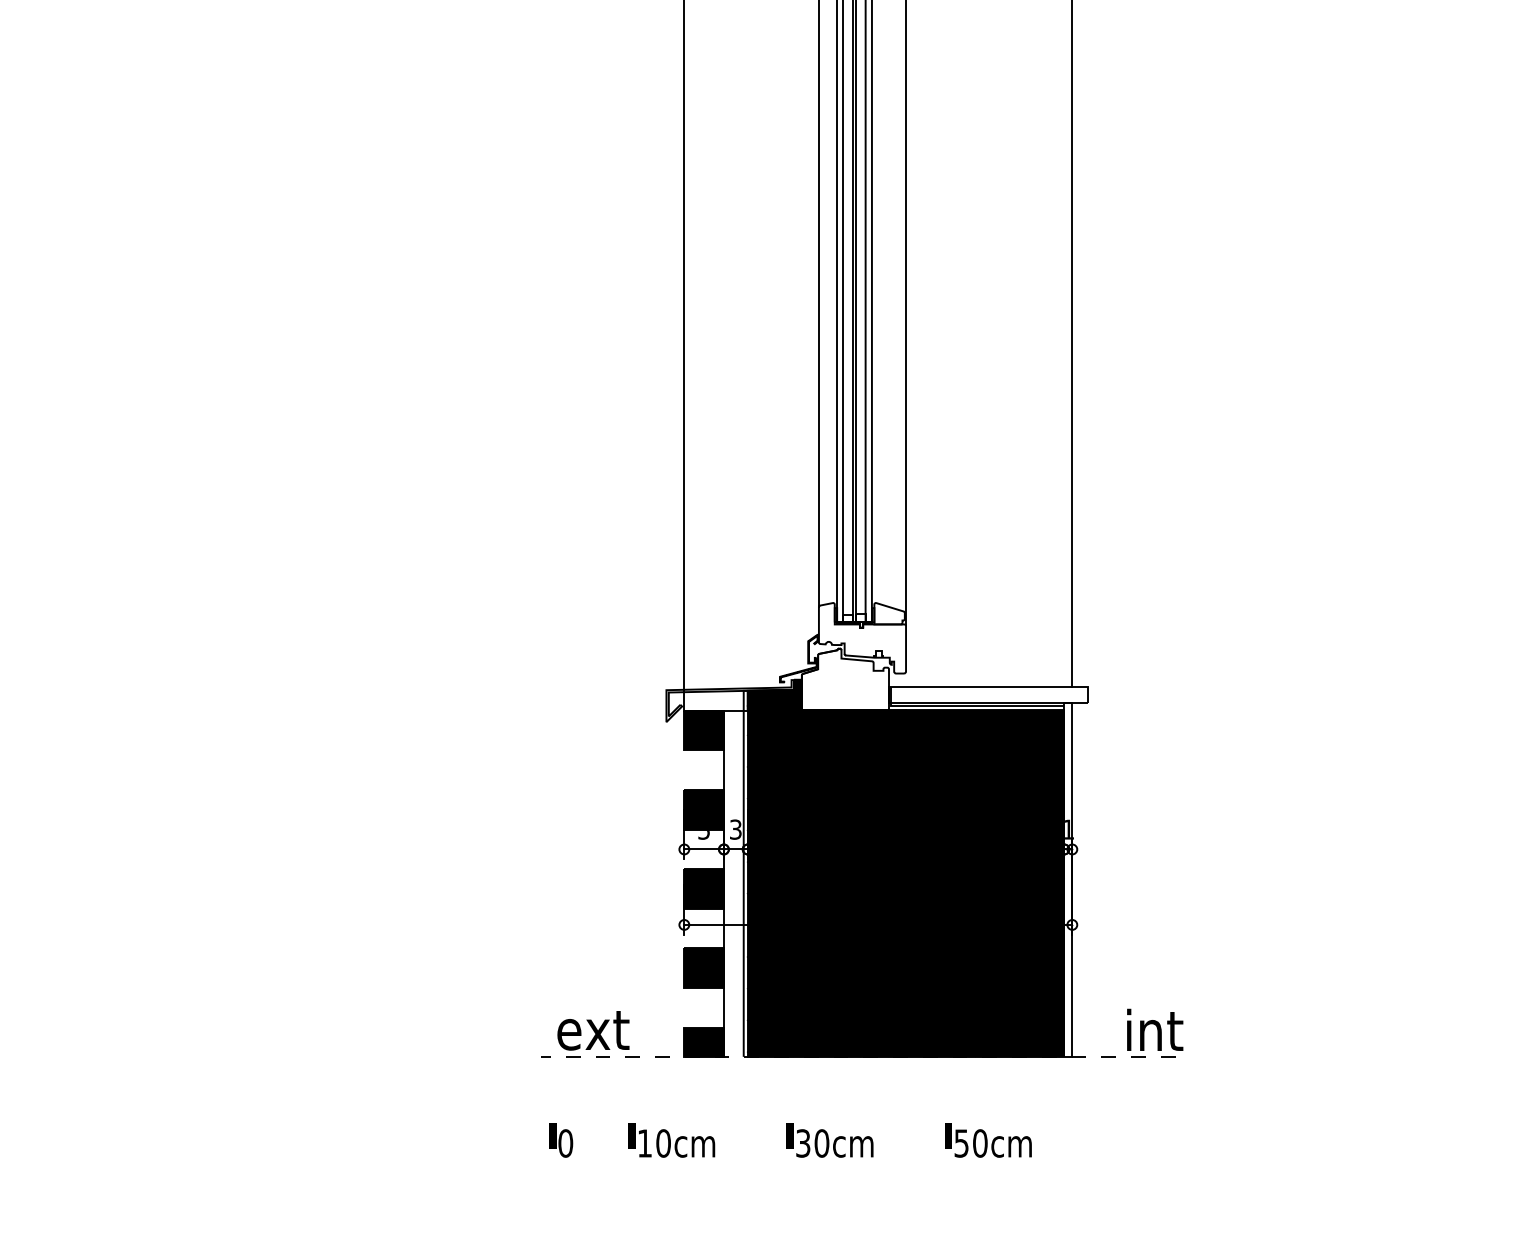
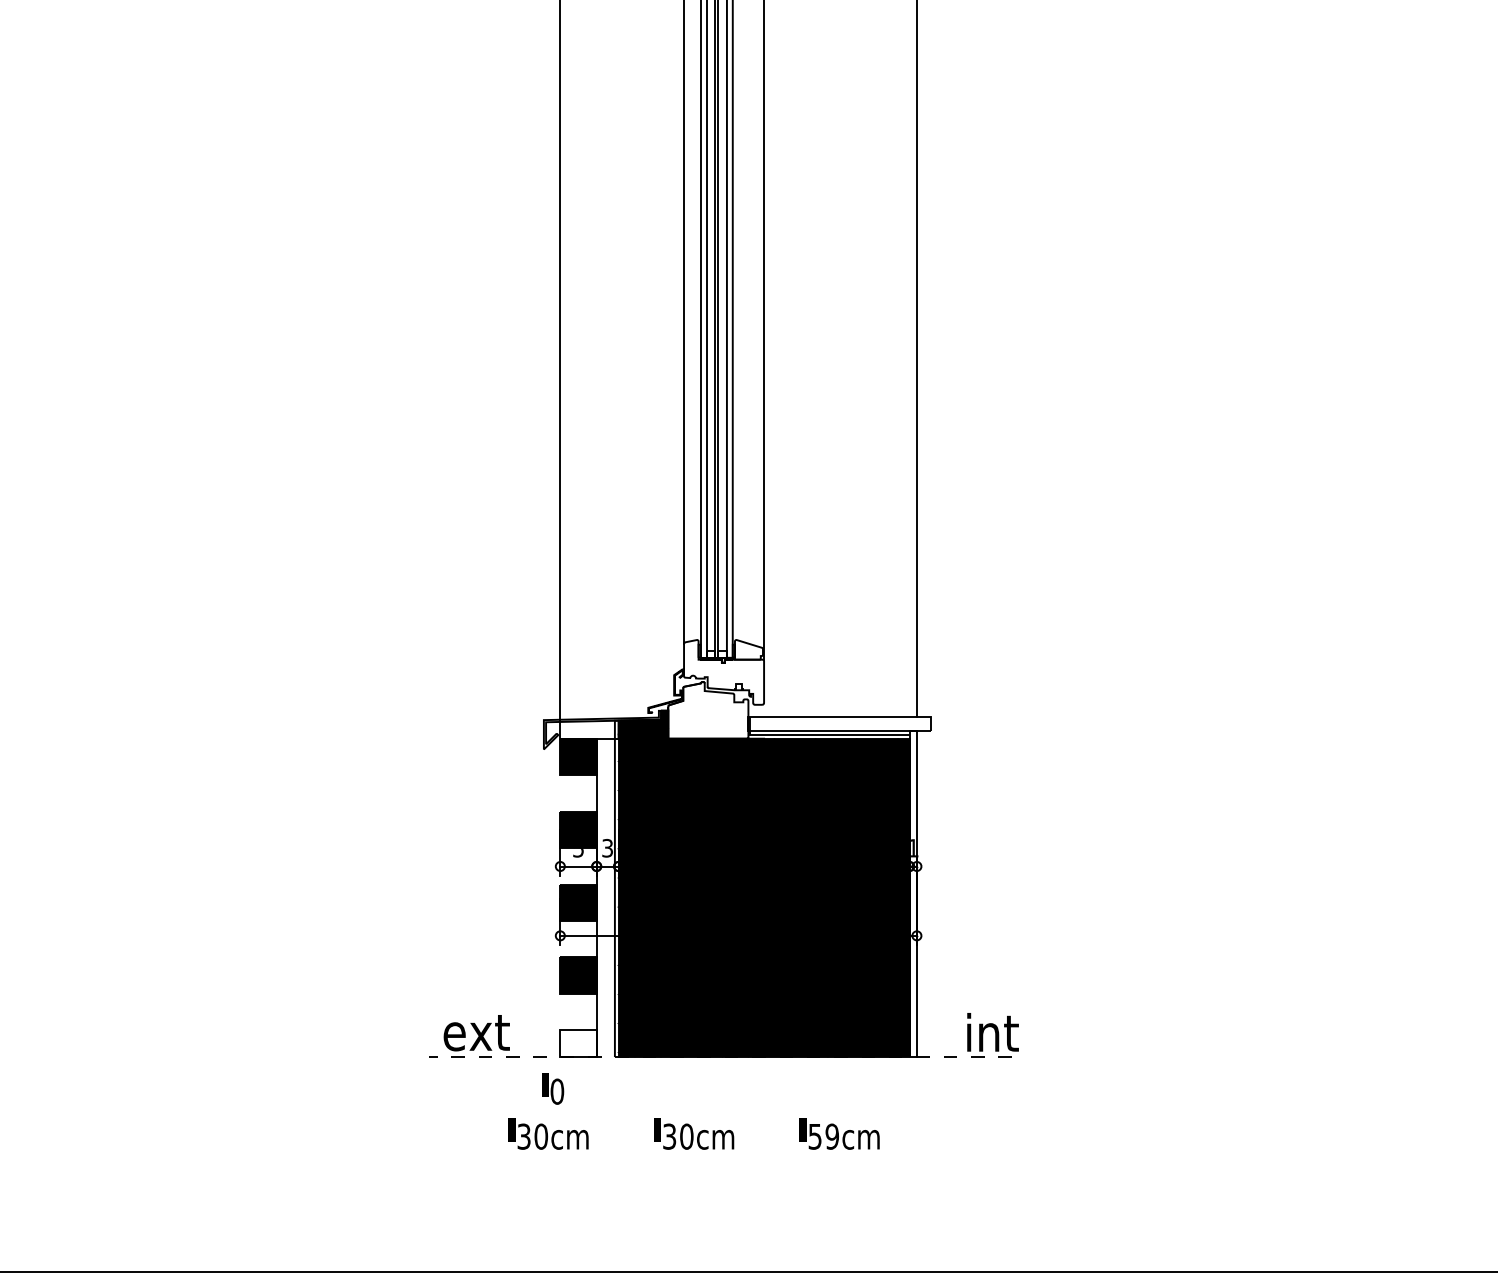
fill: (704, 1042) -> (578, 1043), removed
text: (561, 1139) -> (553, 1088), moved
text: (644, 1143) -> (523, 1136), 10cm -> 30cm
text: (980, 1143) -> (832, 1136), 50cm -> 59cm

